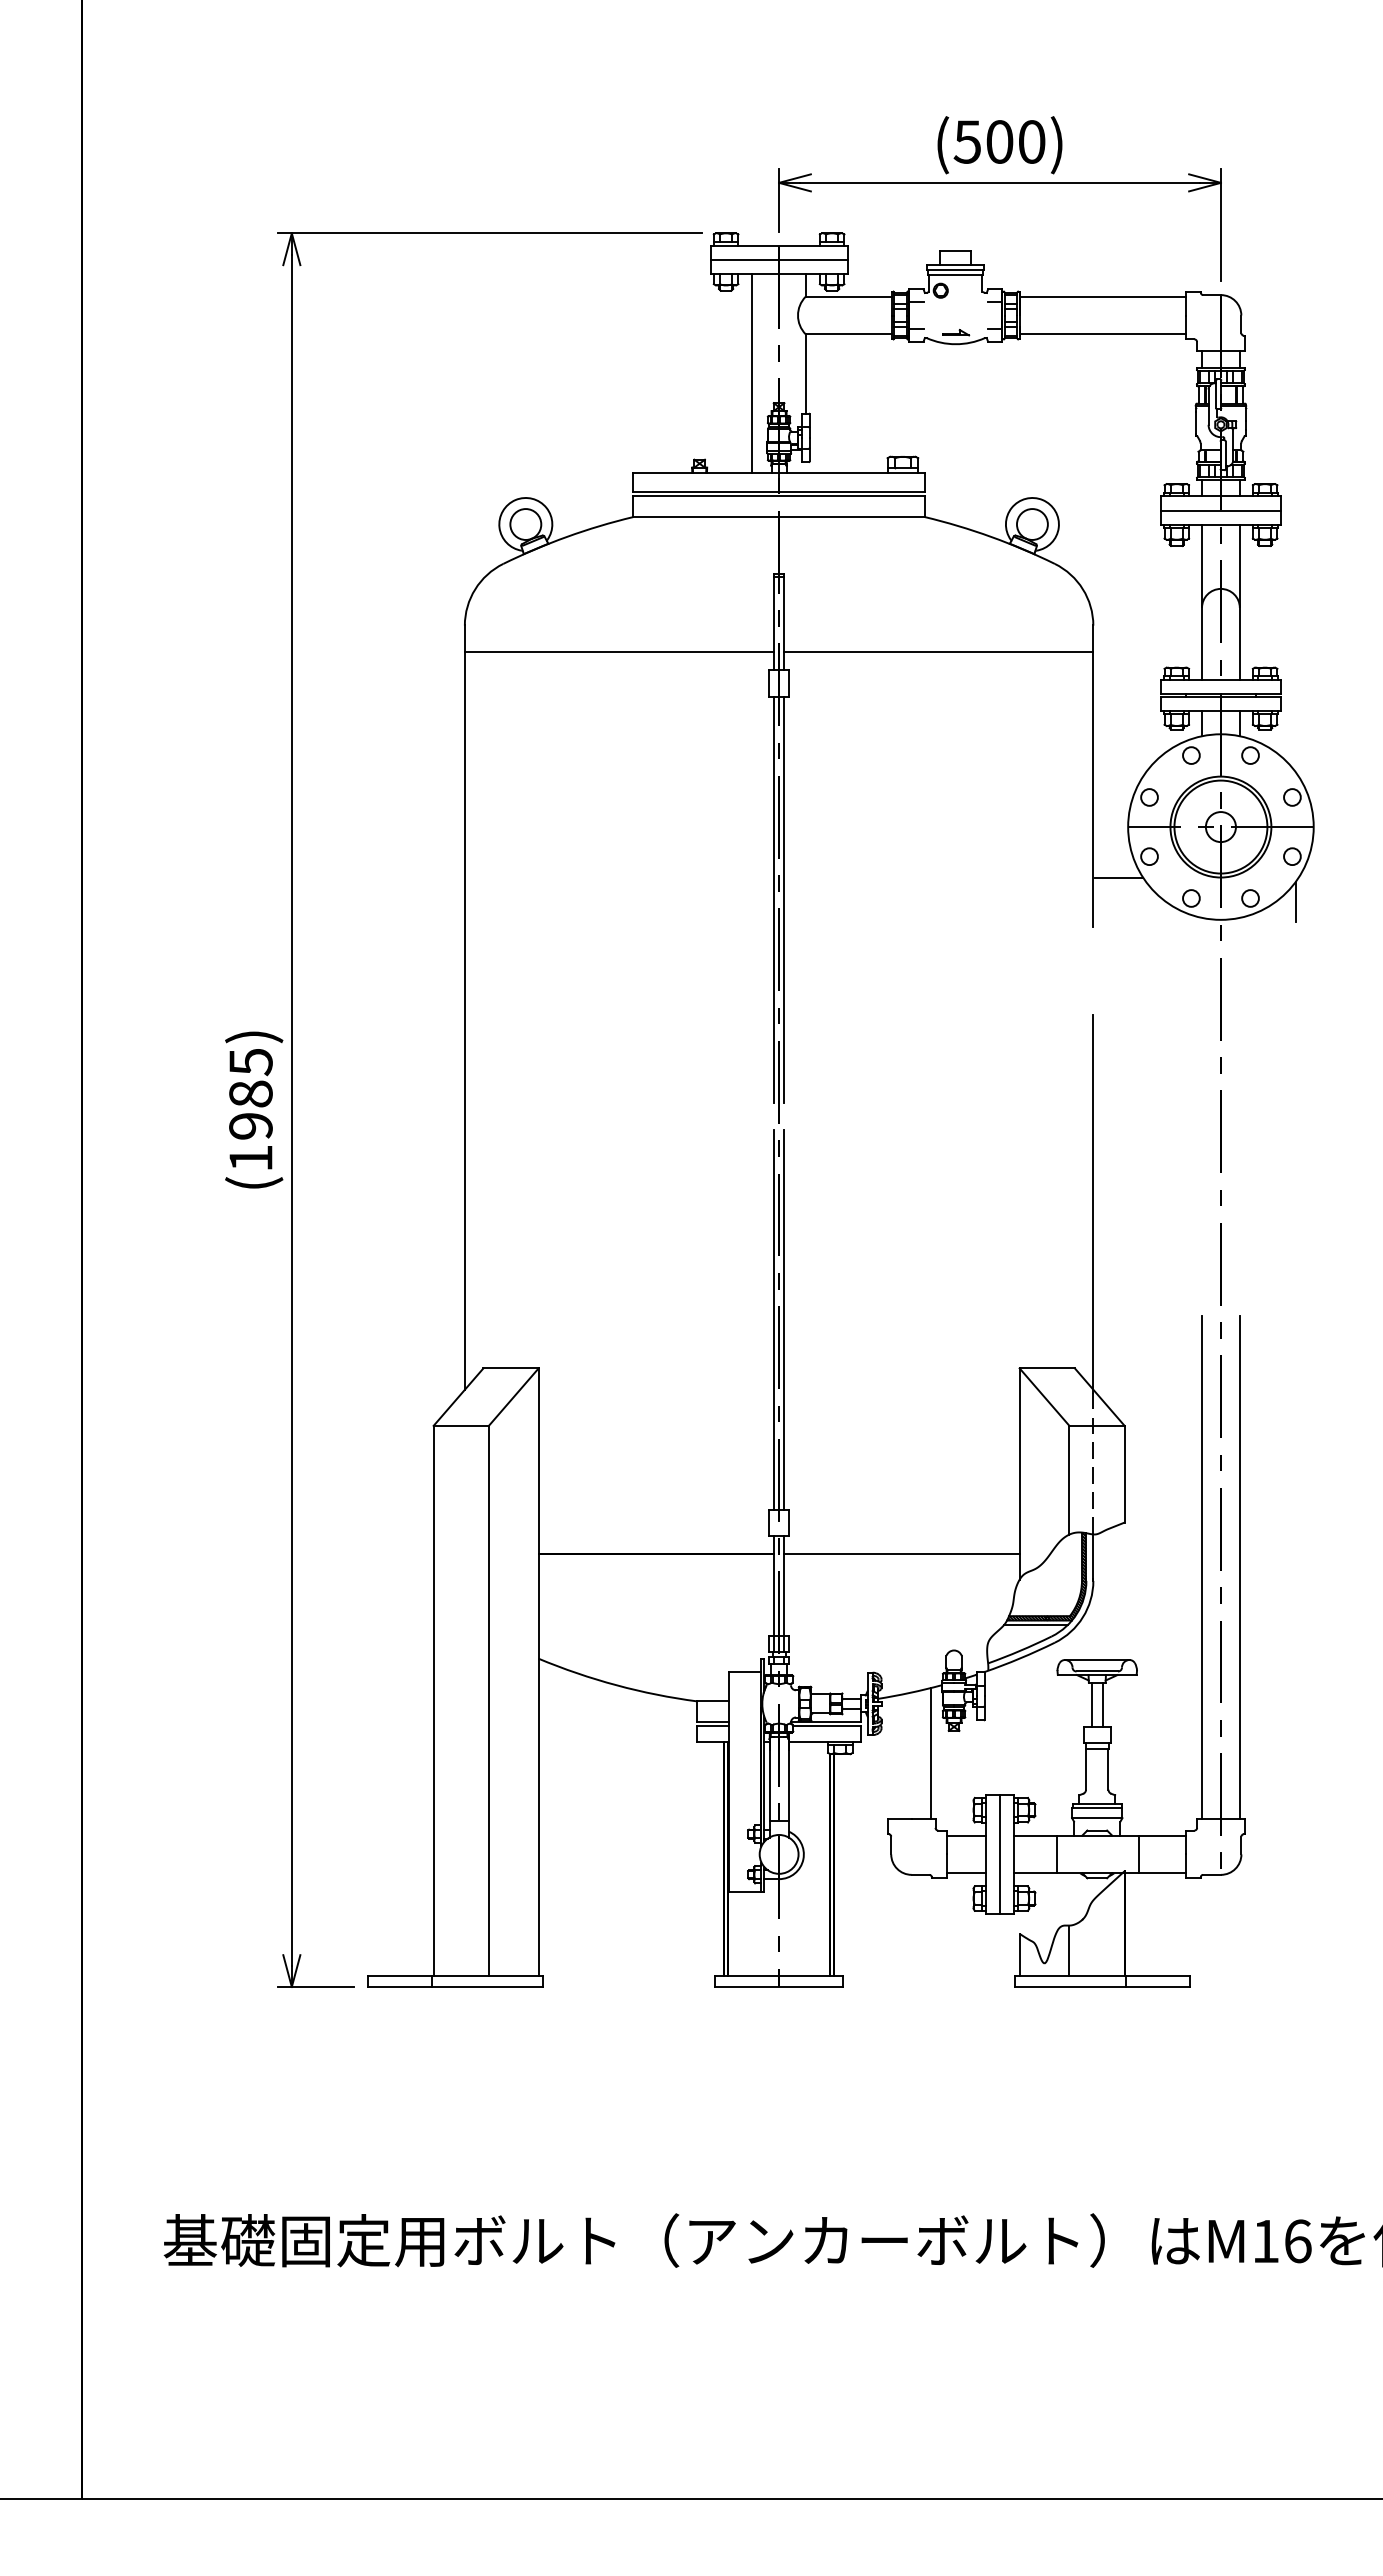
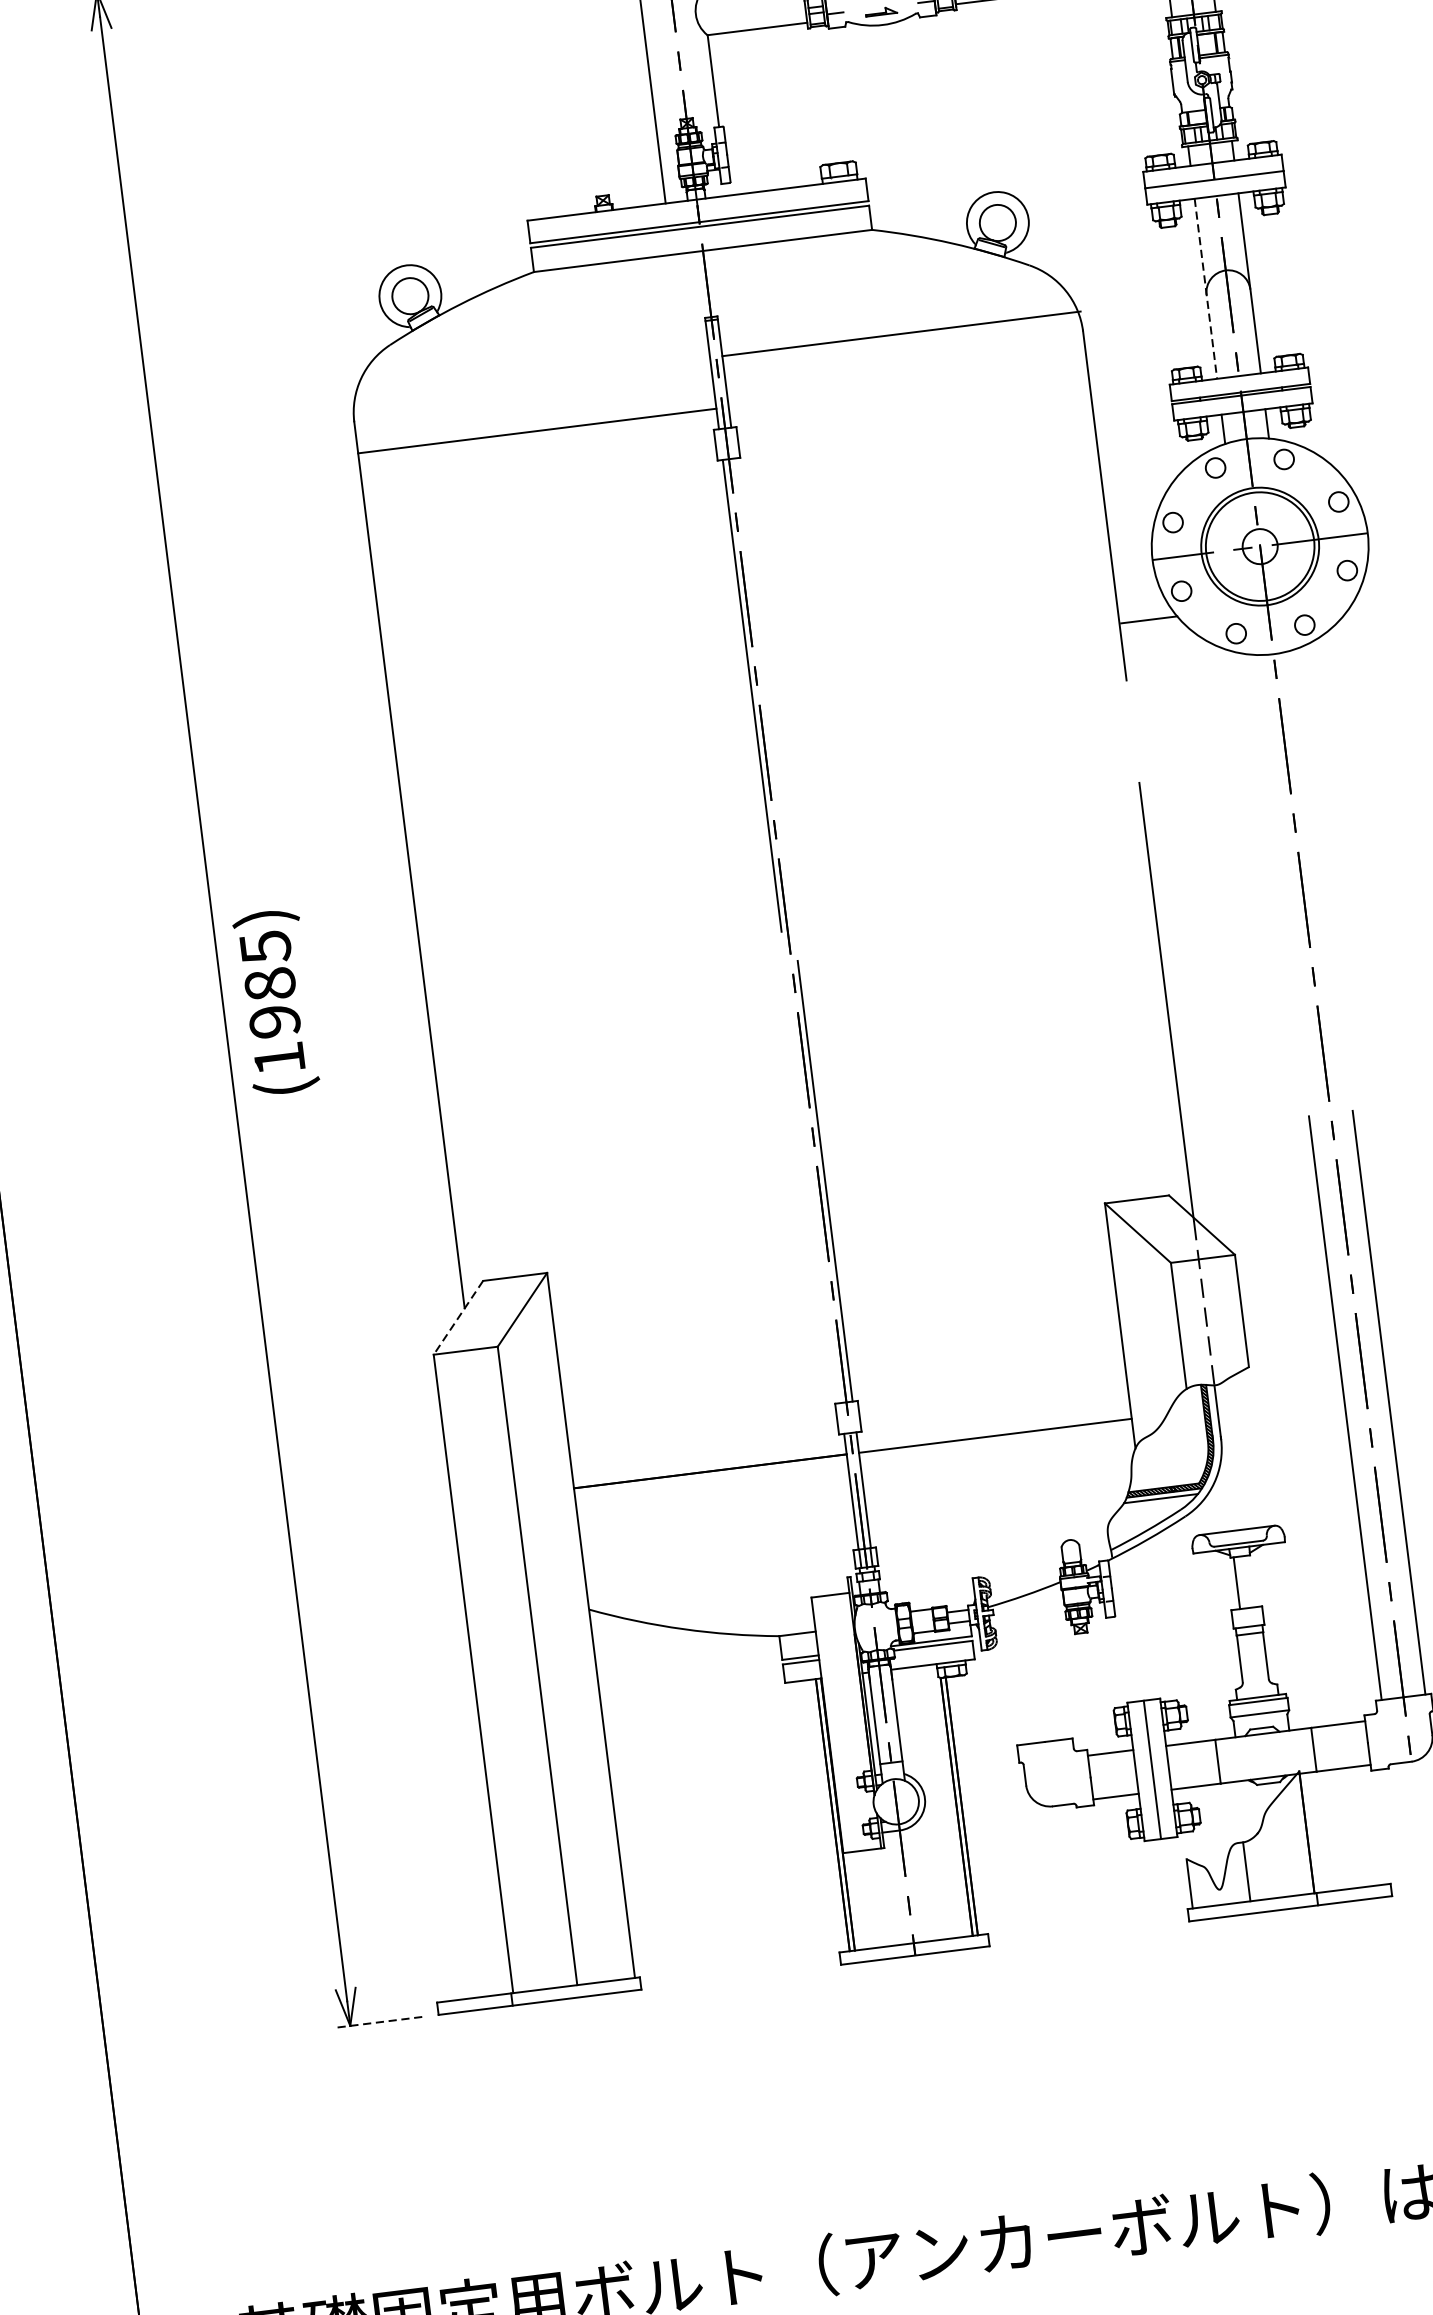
line: (1202, 602) -> (1206, 288), solid -> dashed
line: (938, 652) -> (901, 333), moved
line: (784, 899) -> (764, 693), removed
line: (1296, 901) -> (1358, 622), removed
text: (254, 1109) -> (276, 1001), moved
line: (773, 1319) -> (812, 1182), removed
line: (458, 1397) -> (458, 1318), solid -> dashed
line: (1103, 1704) -> (1250, 1581), removed
line: (930, 1753) -> (1057, 1662), removed
line: (315, 1986) -> (377, 2021), solid -> dashed

